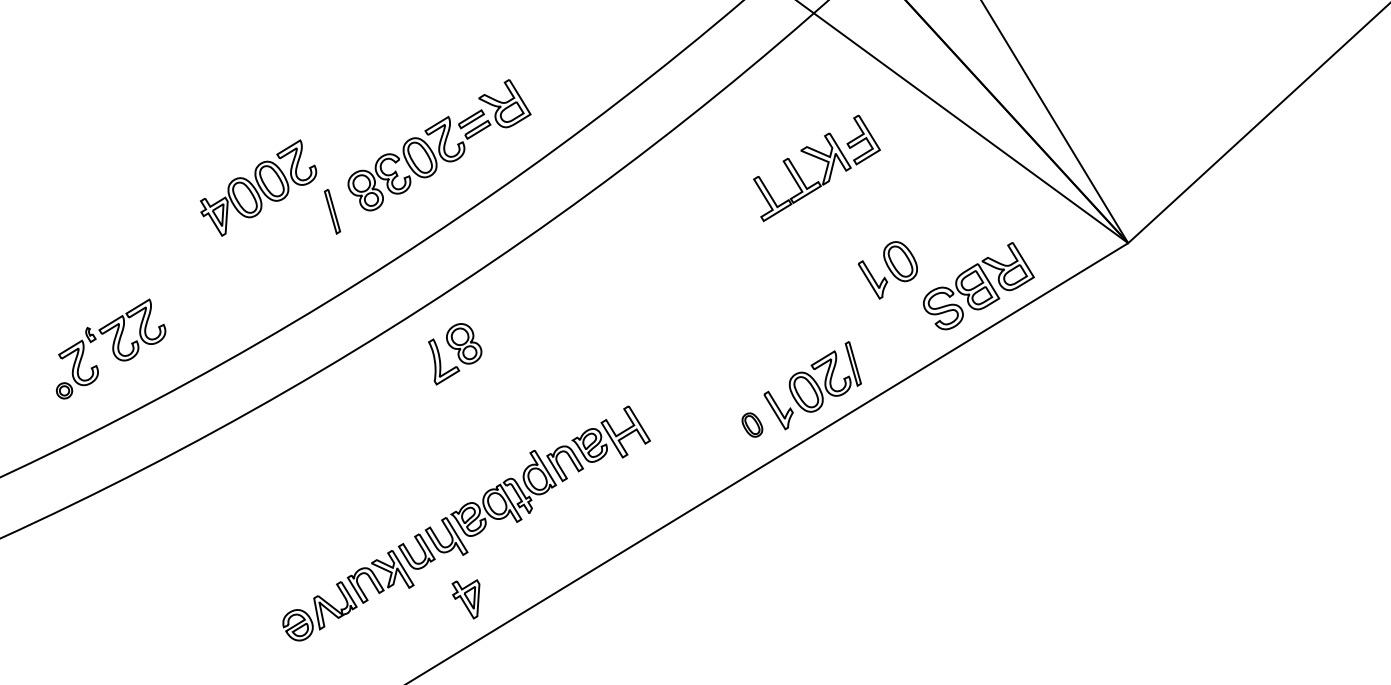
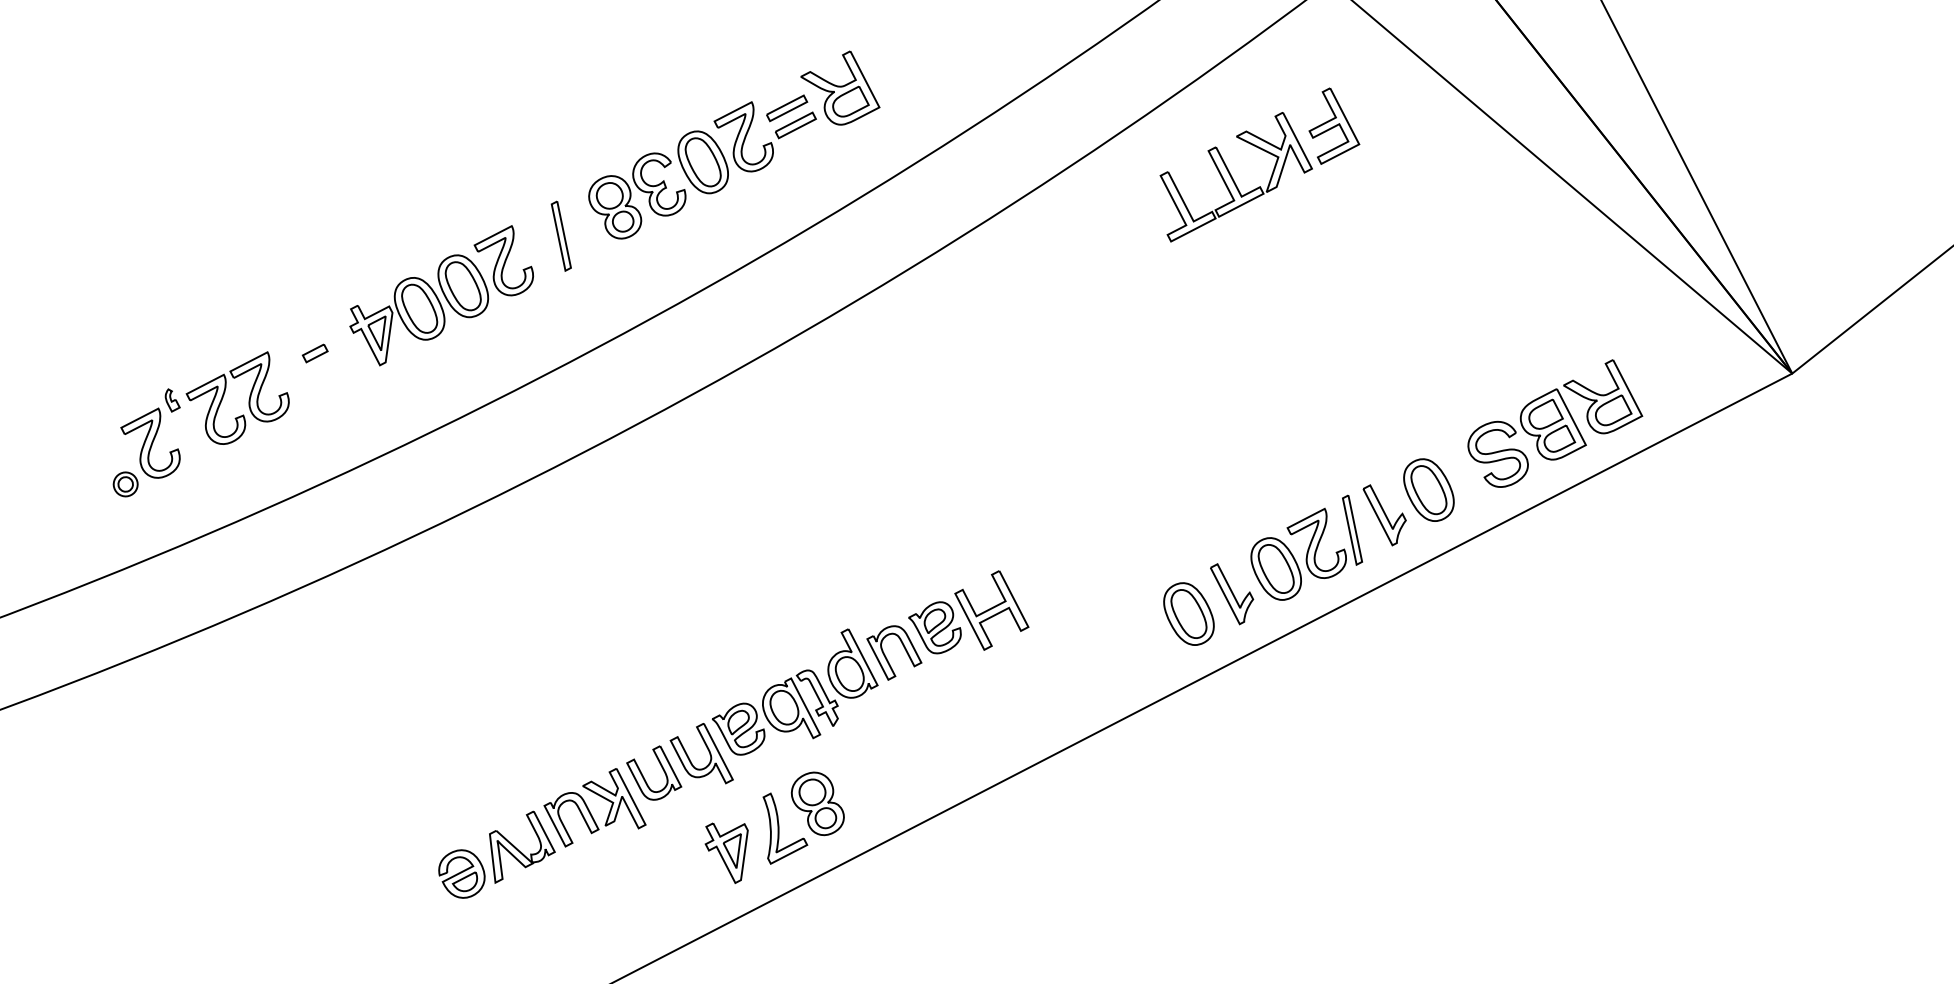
part: (825, 169) -> (1272, 168), moved
part: (258, 187) -> (441, 294), moved
part: (887, 270) -> (1407, 502), moved
part: (179, 298) -> (314, 353), added
part: (455, 354) -> (803, 819), moved
part: (752, 424) -> (1189, 613), size x1.67

